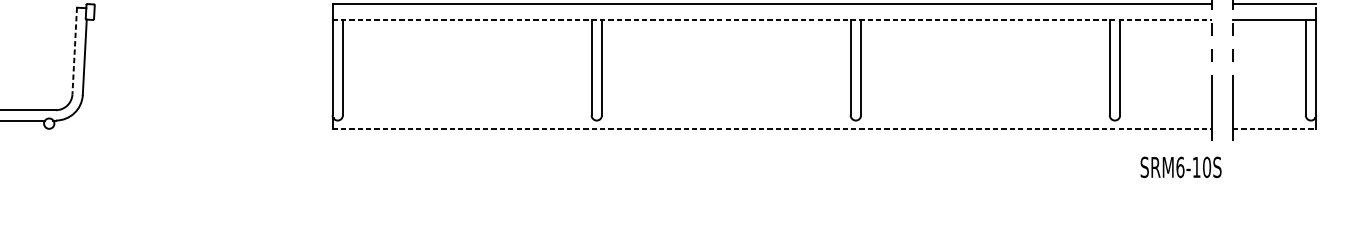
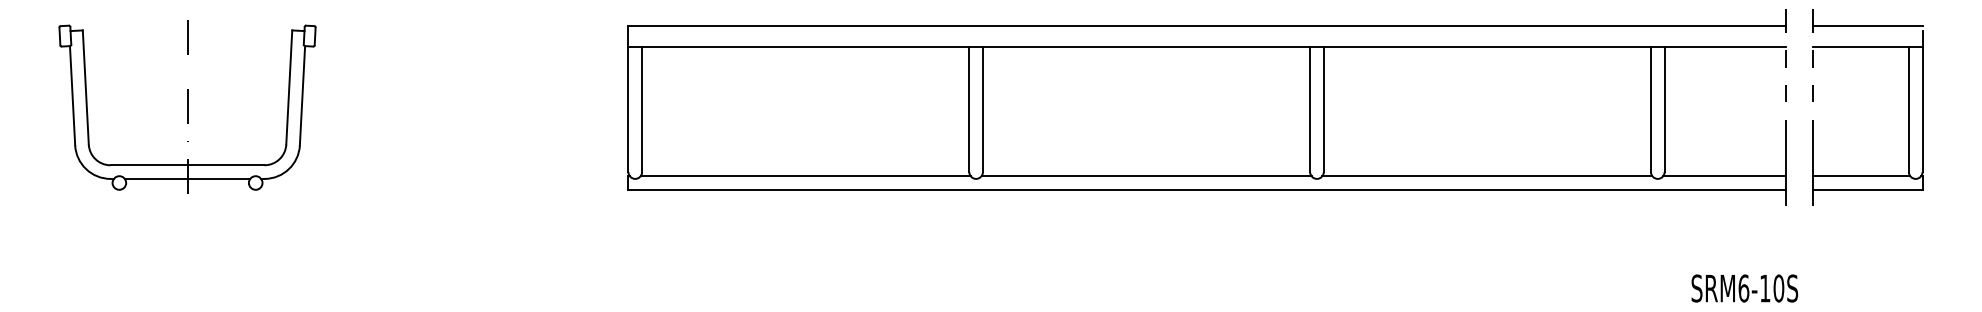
line: (772, 19) -> (1207, 46), dashed -> solid
line: (74, 51) -> (289, 88), dashed -> solid
line: (467, 118) -> (805, 176), added
line: (726, 118) -> (1146, 176), added
line: (985, 118) -> (1487, 176), added
line: (1165, 118) -> (1724, 176), added
line: (1269, 118) -> (1861, 176), added
line: (772, 128) -> (1207, 189), dashed -> solid
line: (1274, 128) -> (1867, 189), dashed -> solid
text: (1180, 167) -> (1744, 288), moved

